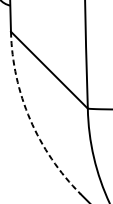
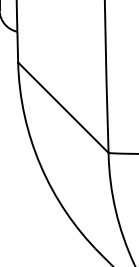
arc: (29, 119) -> (40, 165), dashed -> solid

